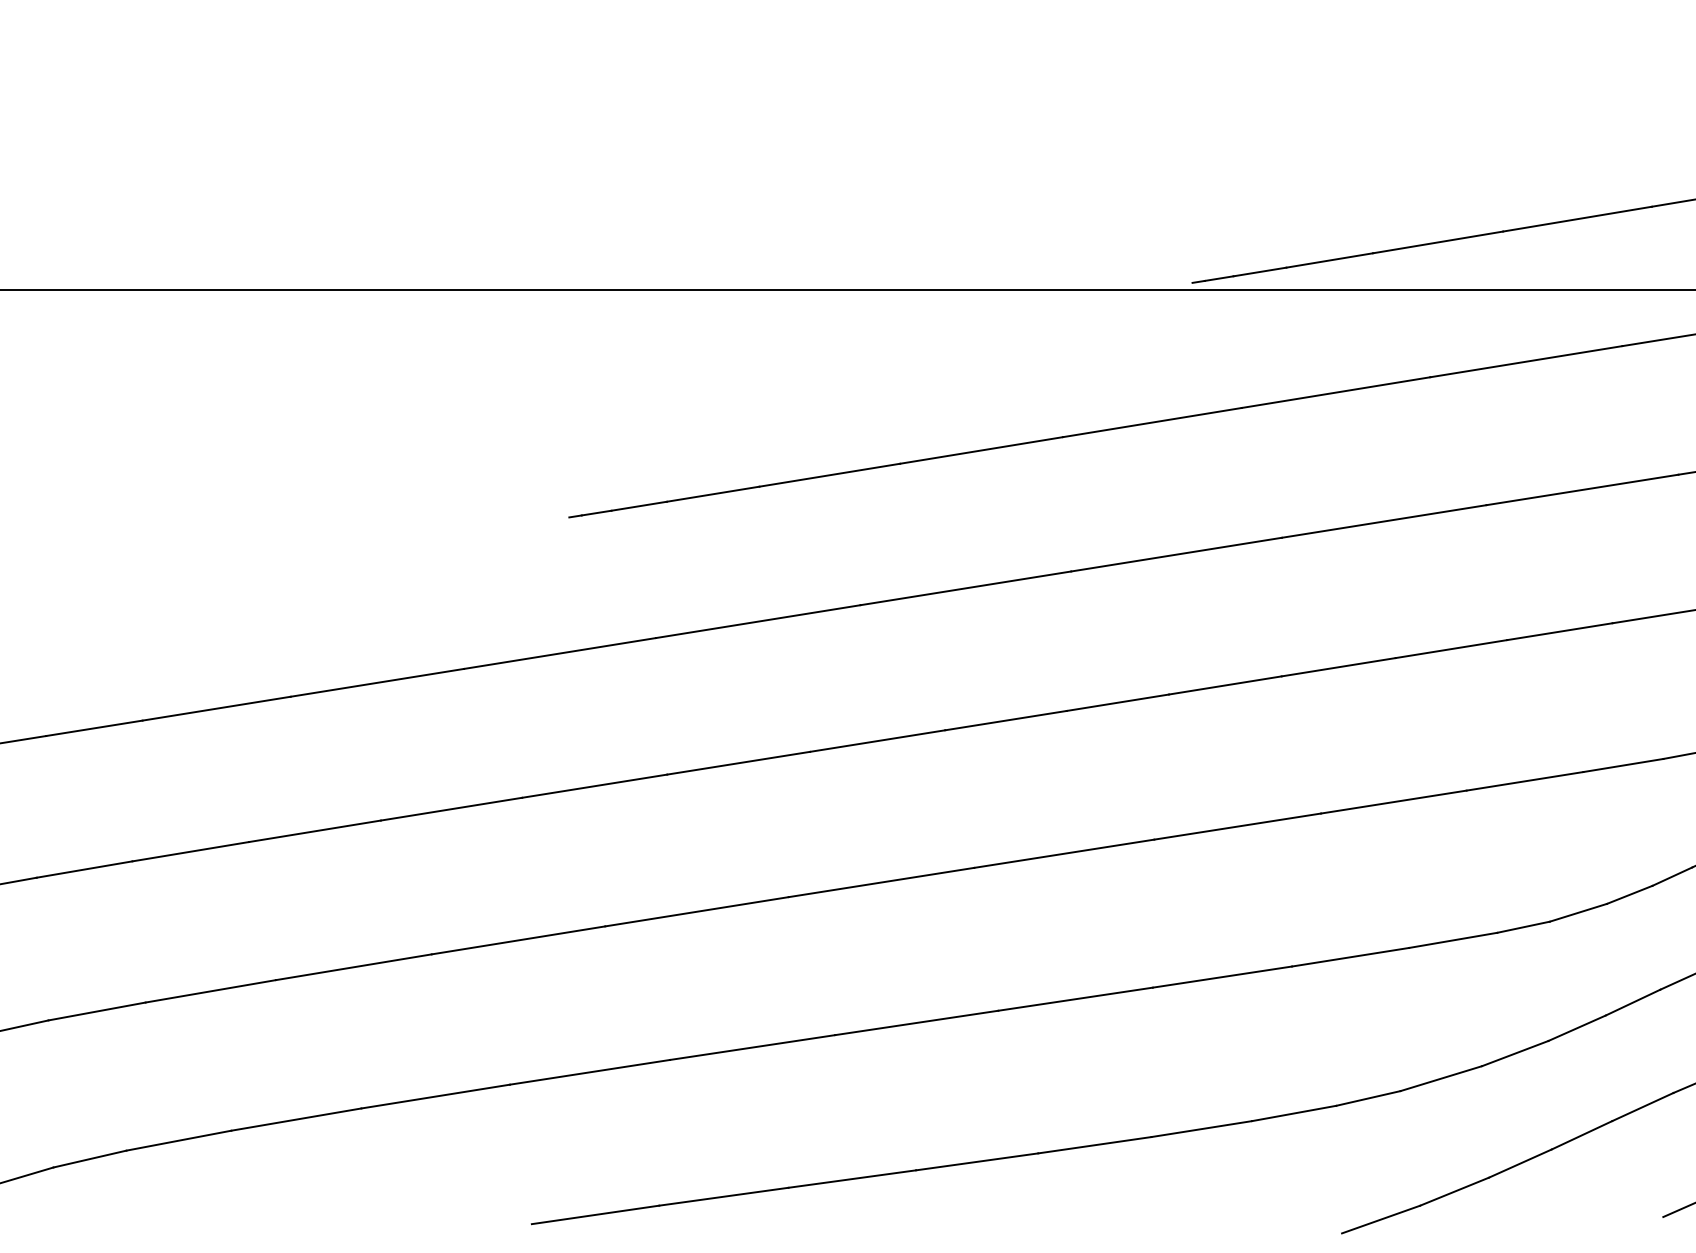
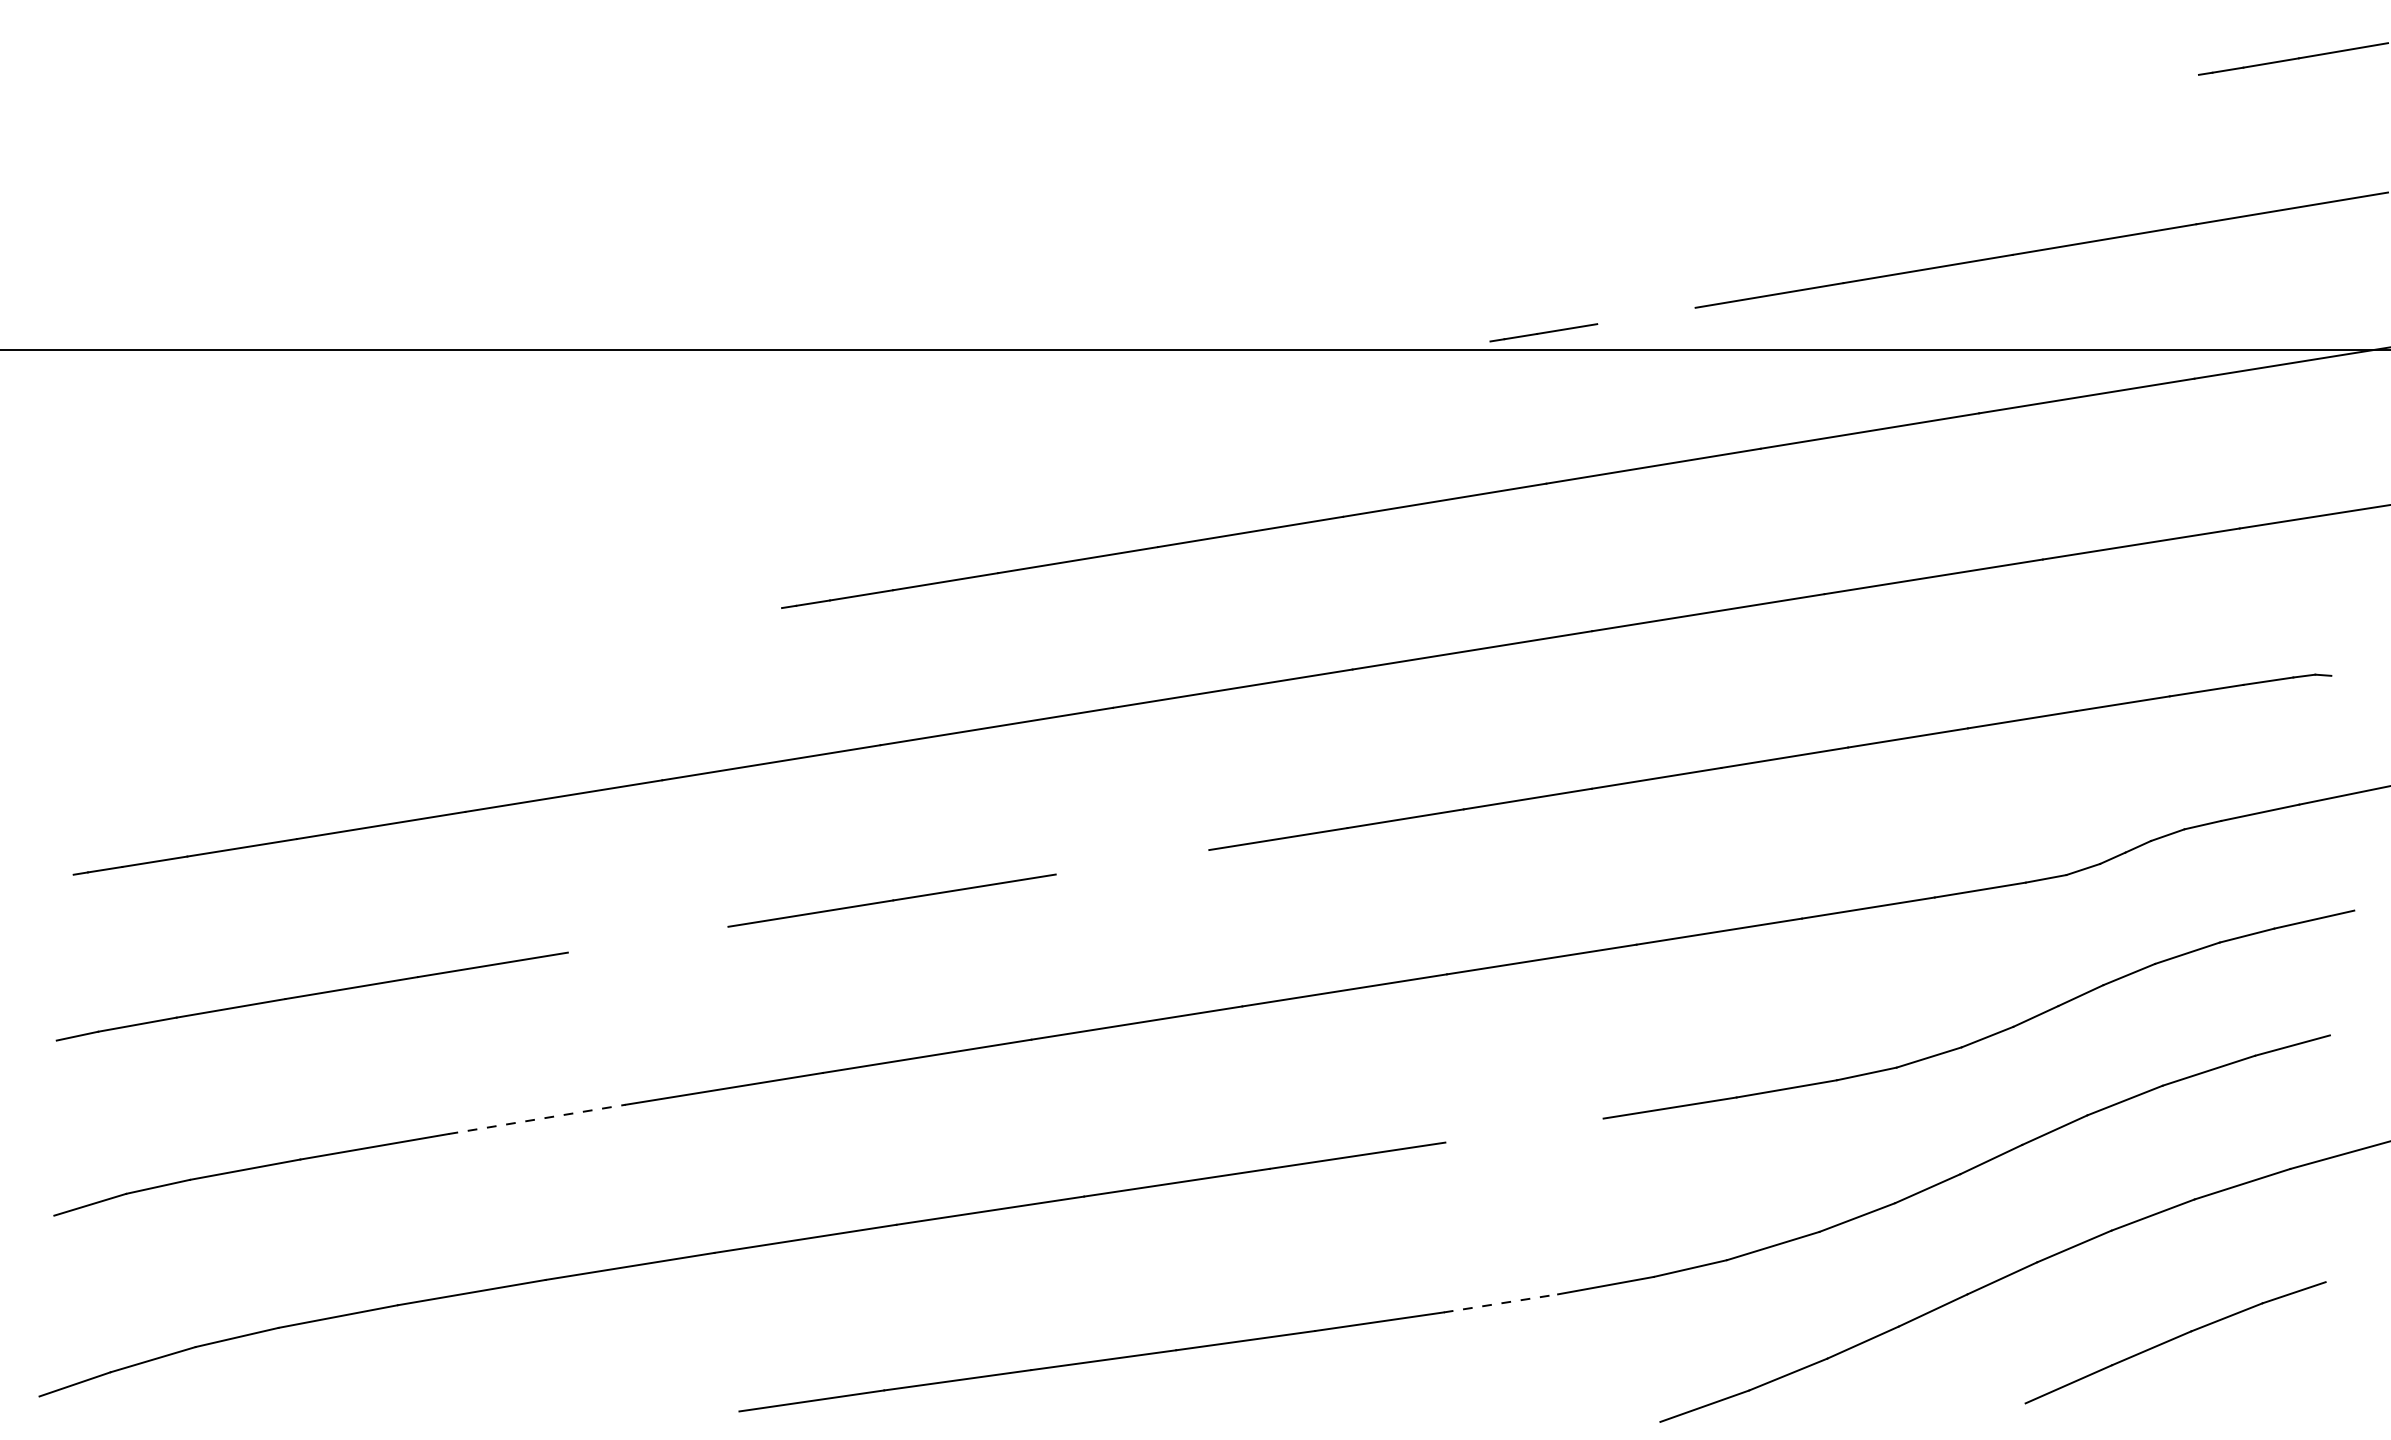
line: (1329, 260) -> (1646, 315), removed
line: (877, 741) -> (1132, 862), removed
line: (450, 808) -> (647, 939), removed
line: (354, 967) -> (537, 1119), solid -> dashed
line: (1222, 977) -> (1524, 1130), removed
line: (1201, 1129) -> (1500, 1303), solid -> dashed

